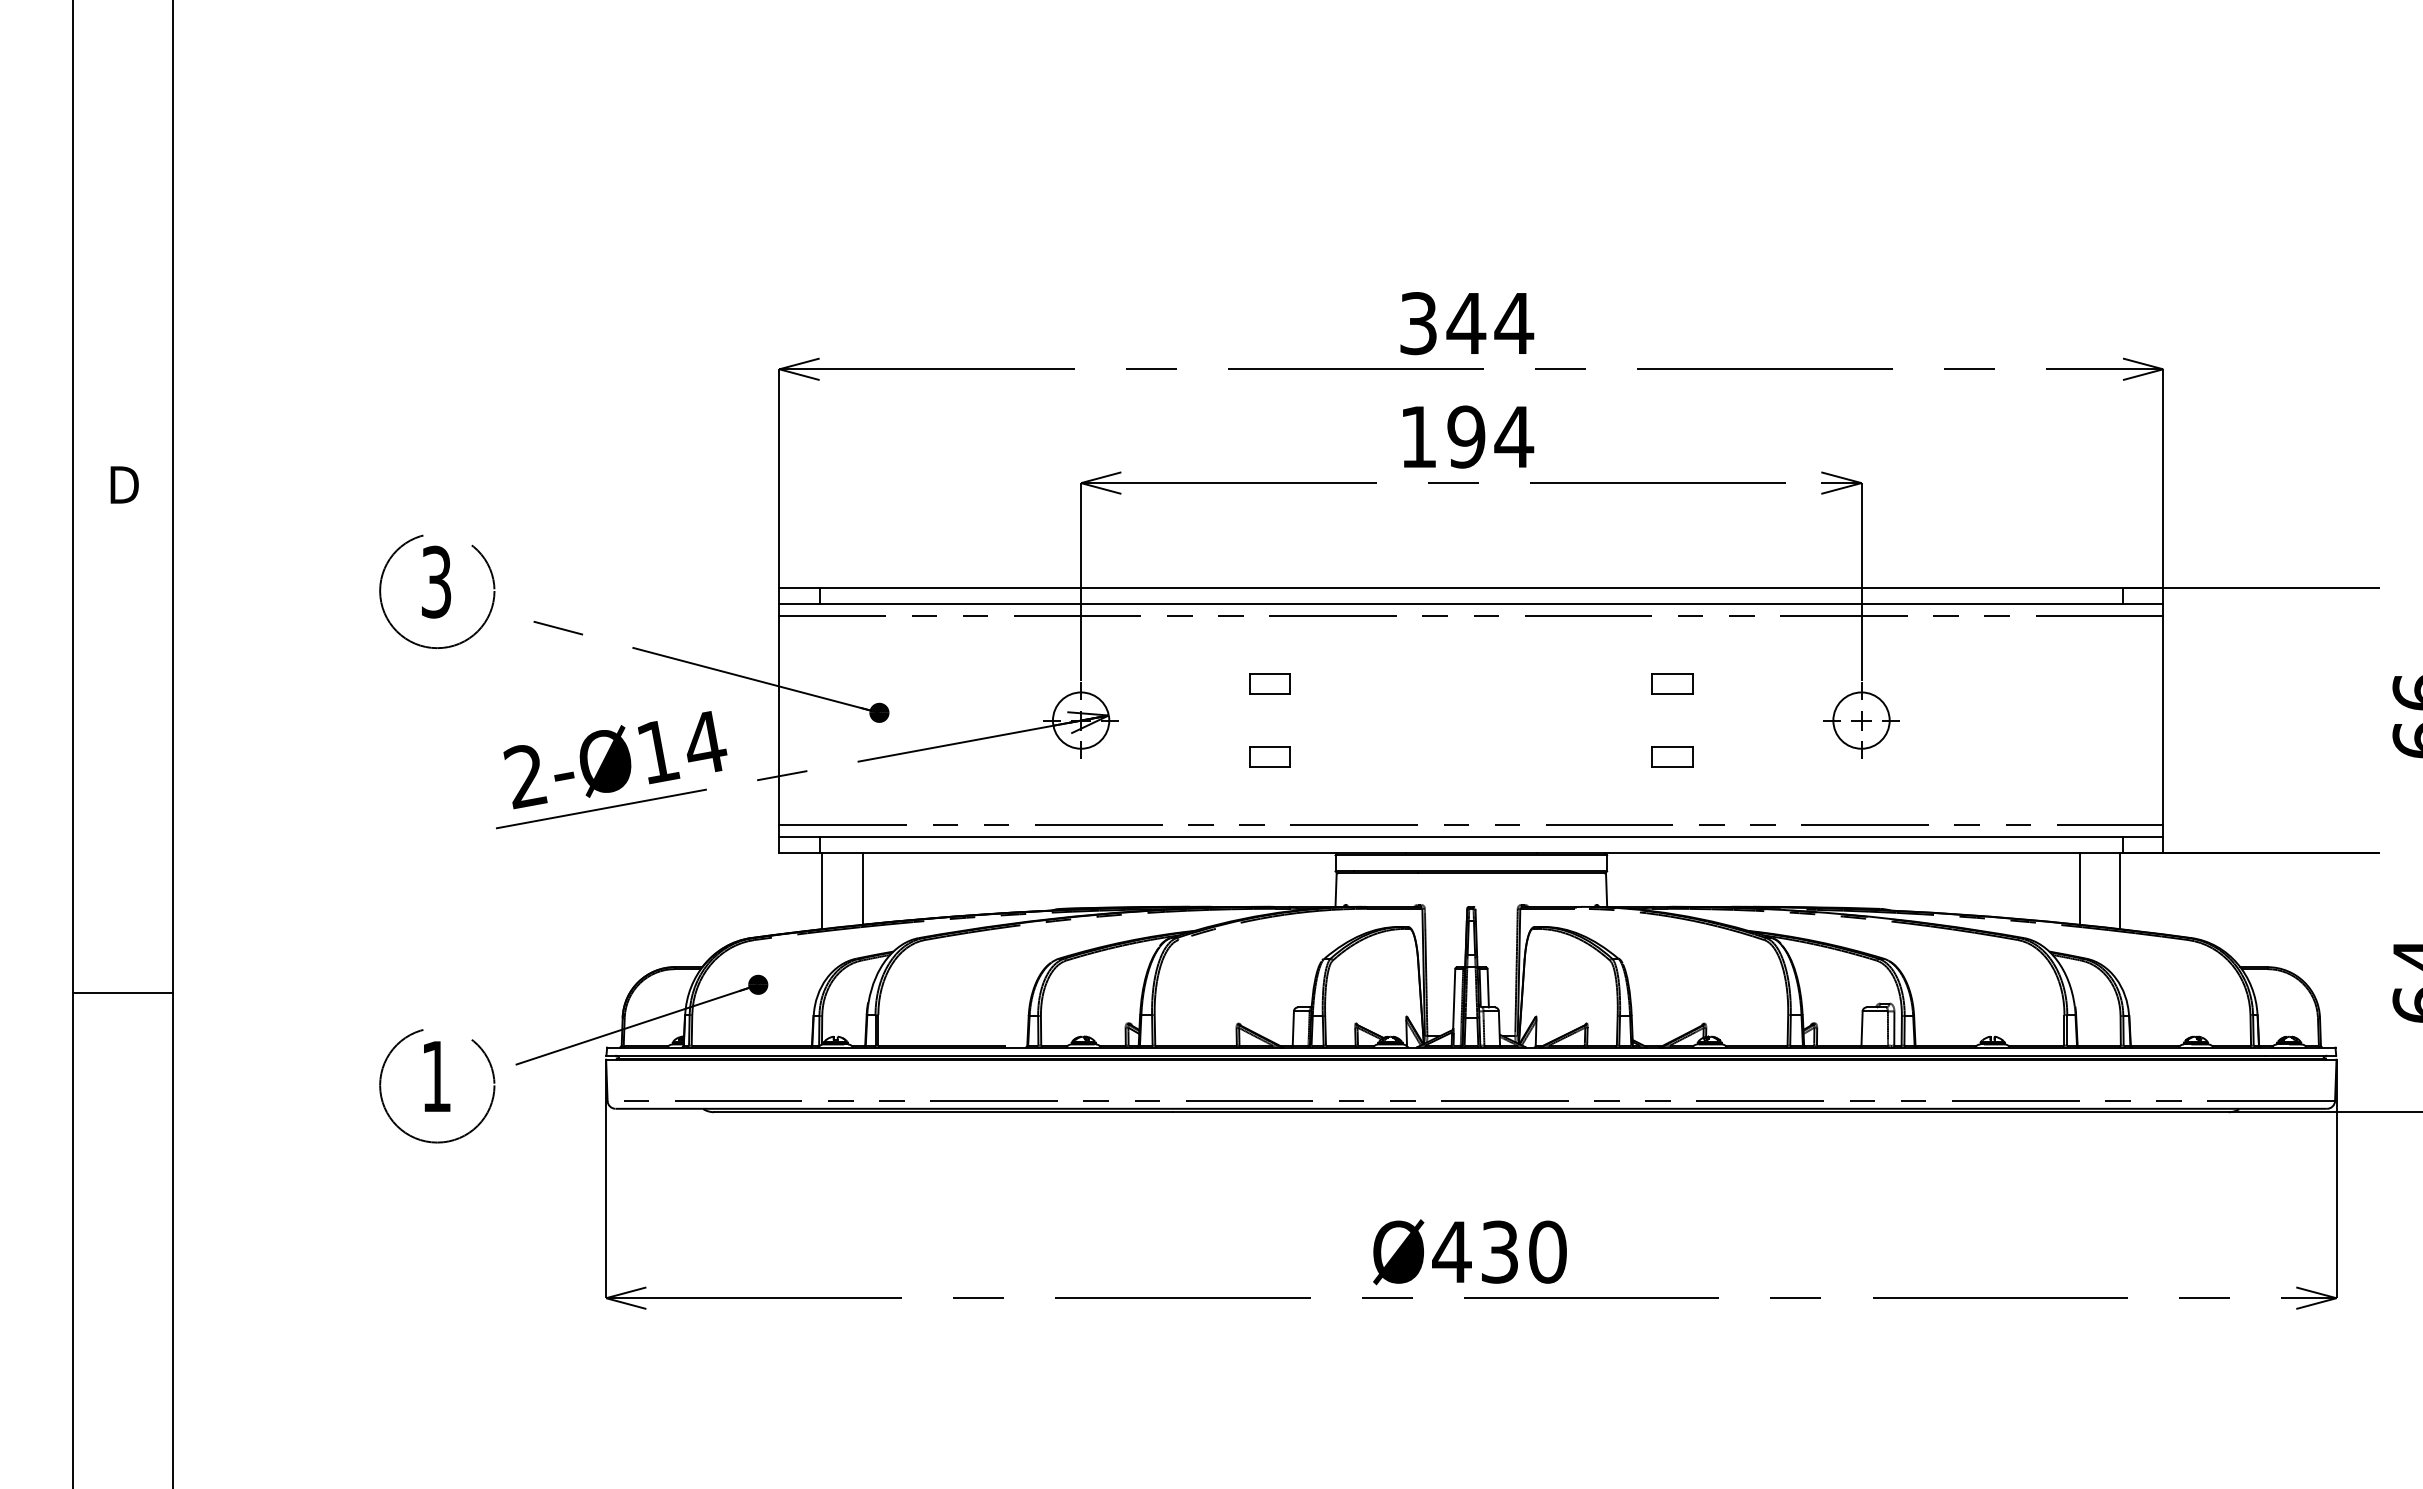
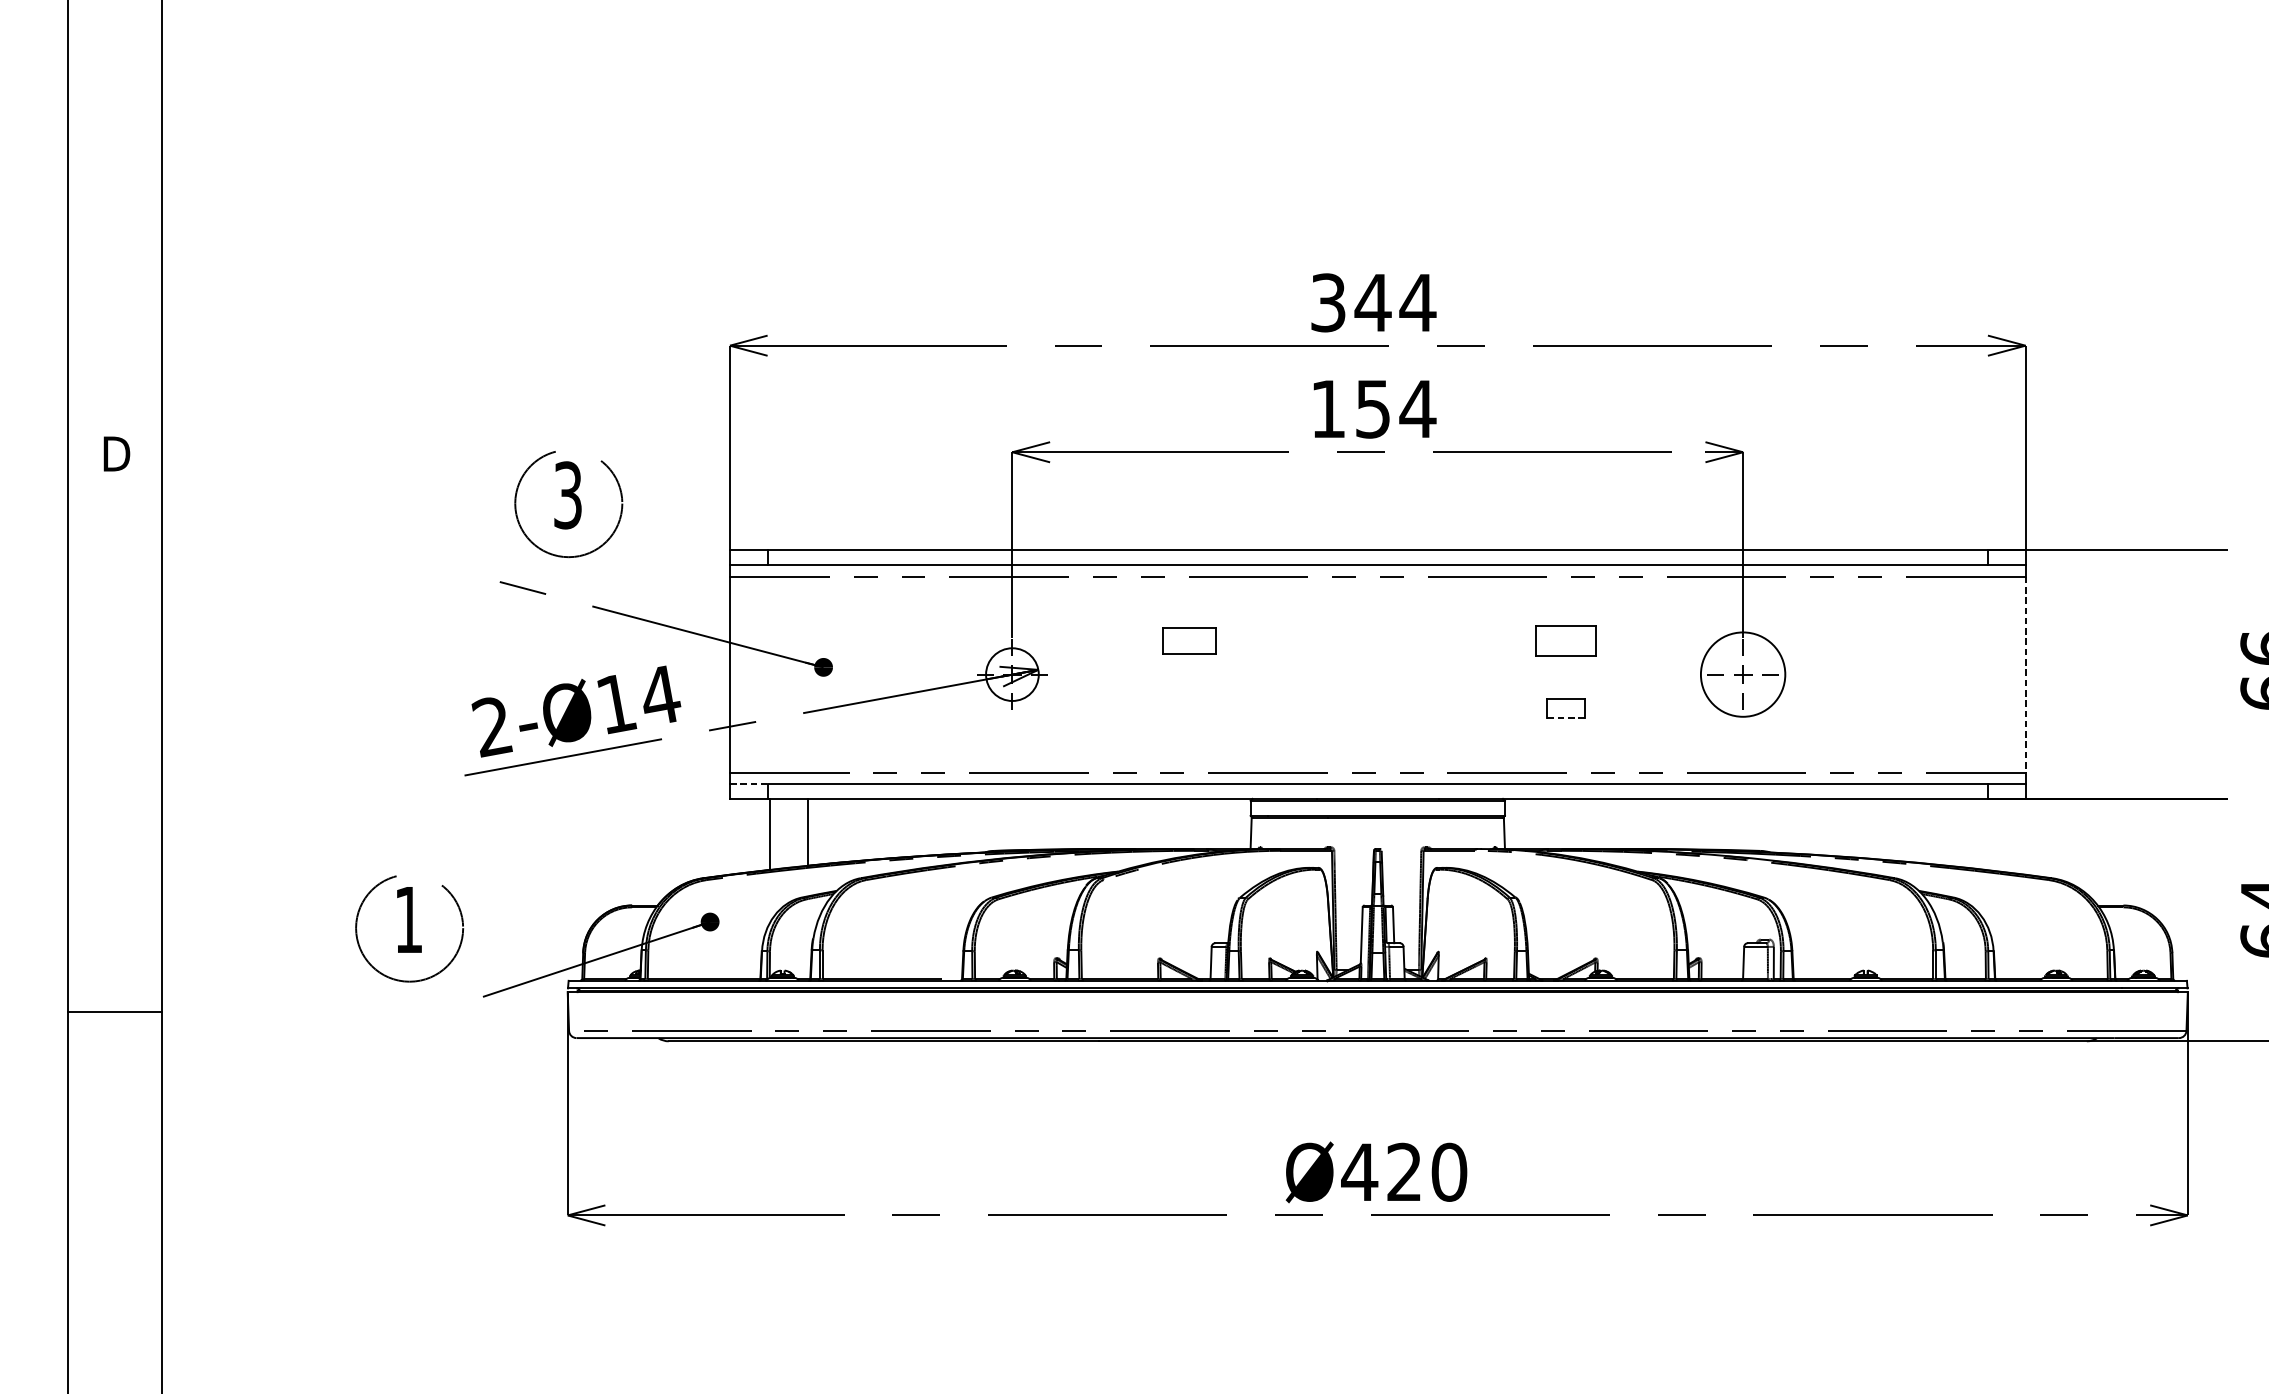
text: (1466, 436) -> (1373, 408), 194 -> 154
part: (443, 589) -> (574, 502), moved
part: (1269, 683) -> (1188, 639), size x1.4
part: (1672, 683) -> (1566, 639), size x1.6
circle: (1861, 720) -> (1743, 674), size x1.6
line: (2163, 720) -> (2025, 674), solid -> dashed
part: (1269, 756) -> (1188, 708), removed
line: (1671, 766) -> (1565, 717), solid -> dashed
line: (800, 837) -> (749, 784), solid -> dashed
line: (2079, 888) -> (1947, 831), removed
line: (2120, 891) -> (1985, 834), removed
line: (122, 992) -> (114, 1011), moved
part: (437, 1086) -> (409, 929), moved
text: (1499, 1251) -> (1404, 1171), Ø430 -> Ø420

